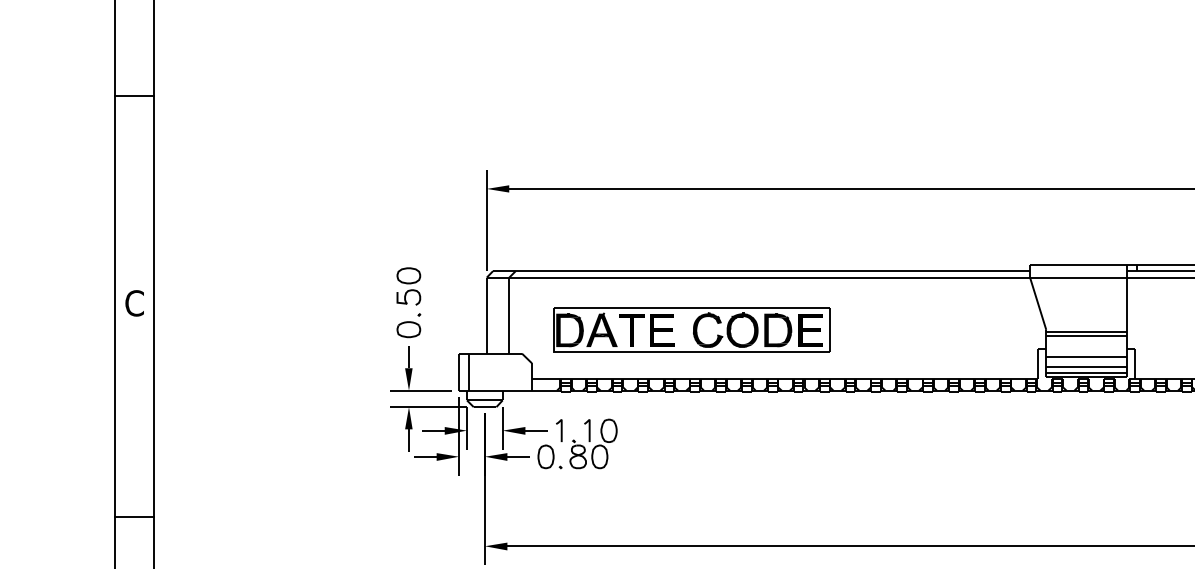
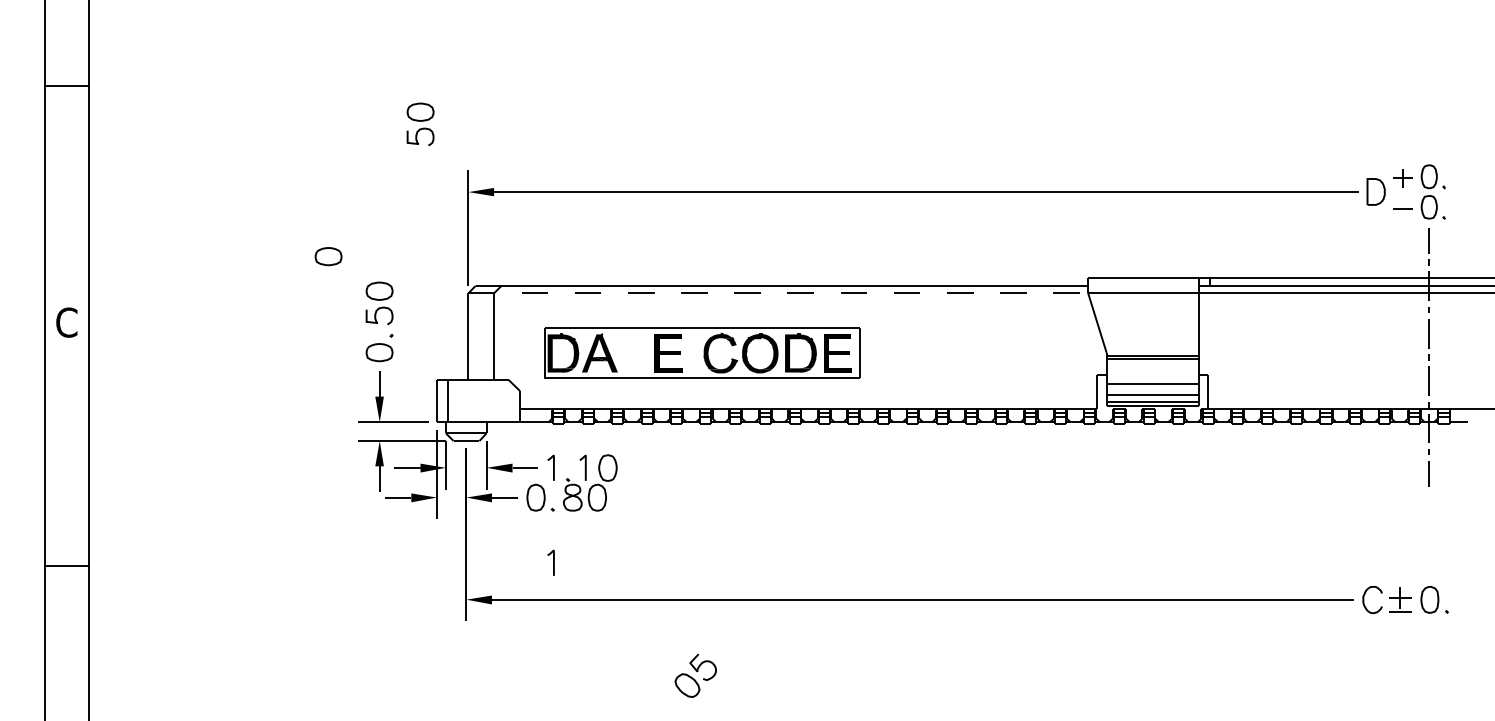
part: (444, 129) -> (420, 124), added
part: (364, 245) -> (328, 256), added
line: (759, 277) -> (779, 293), solid -> dashed
fill: (631, 330) -> (633, 353), removed
line: (561, 513) -> (553, 562), added

